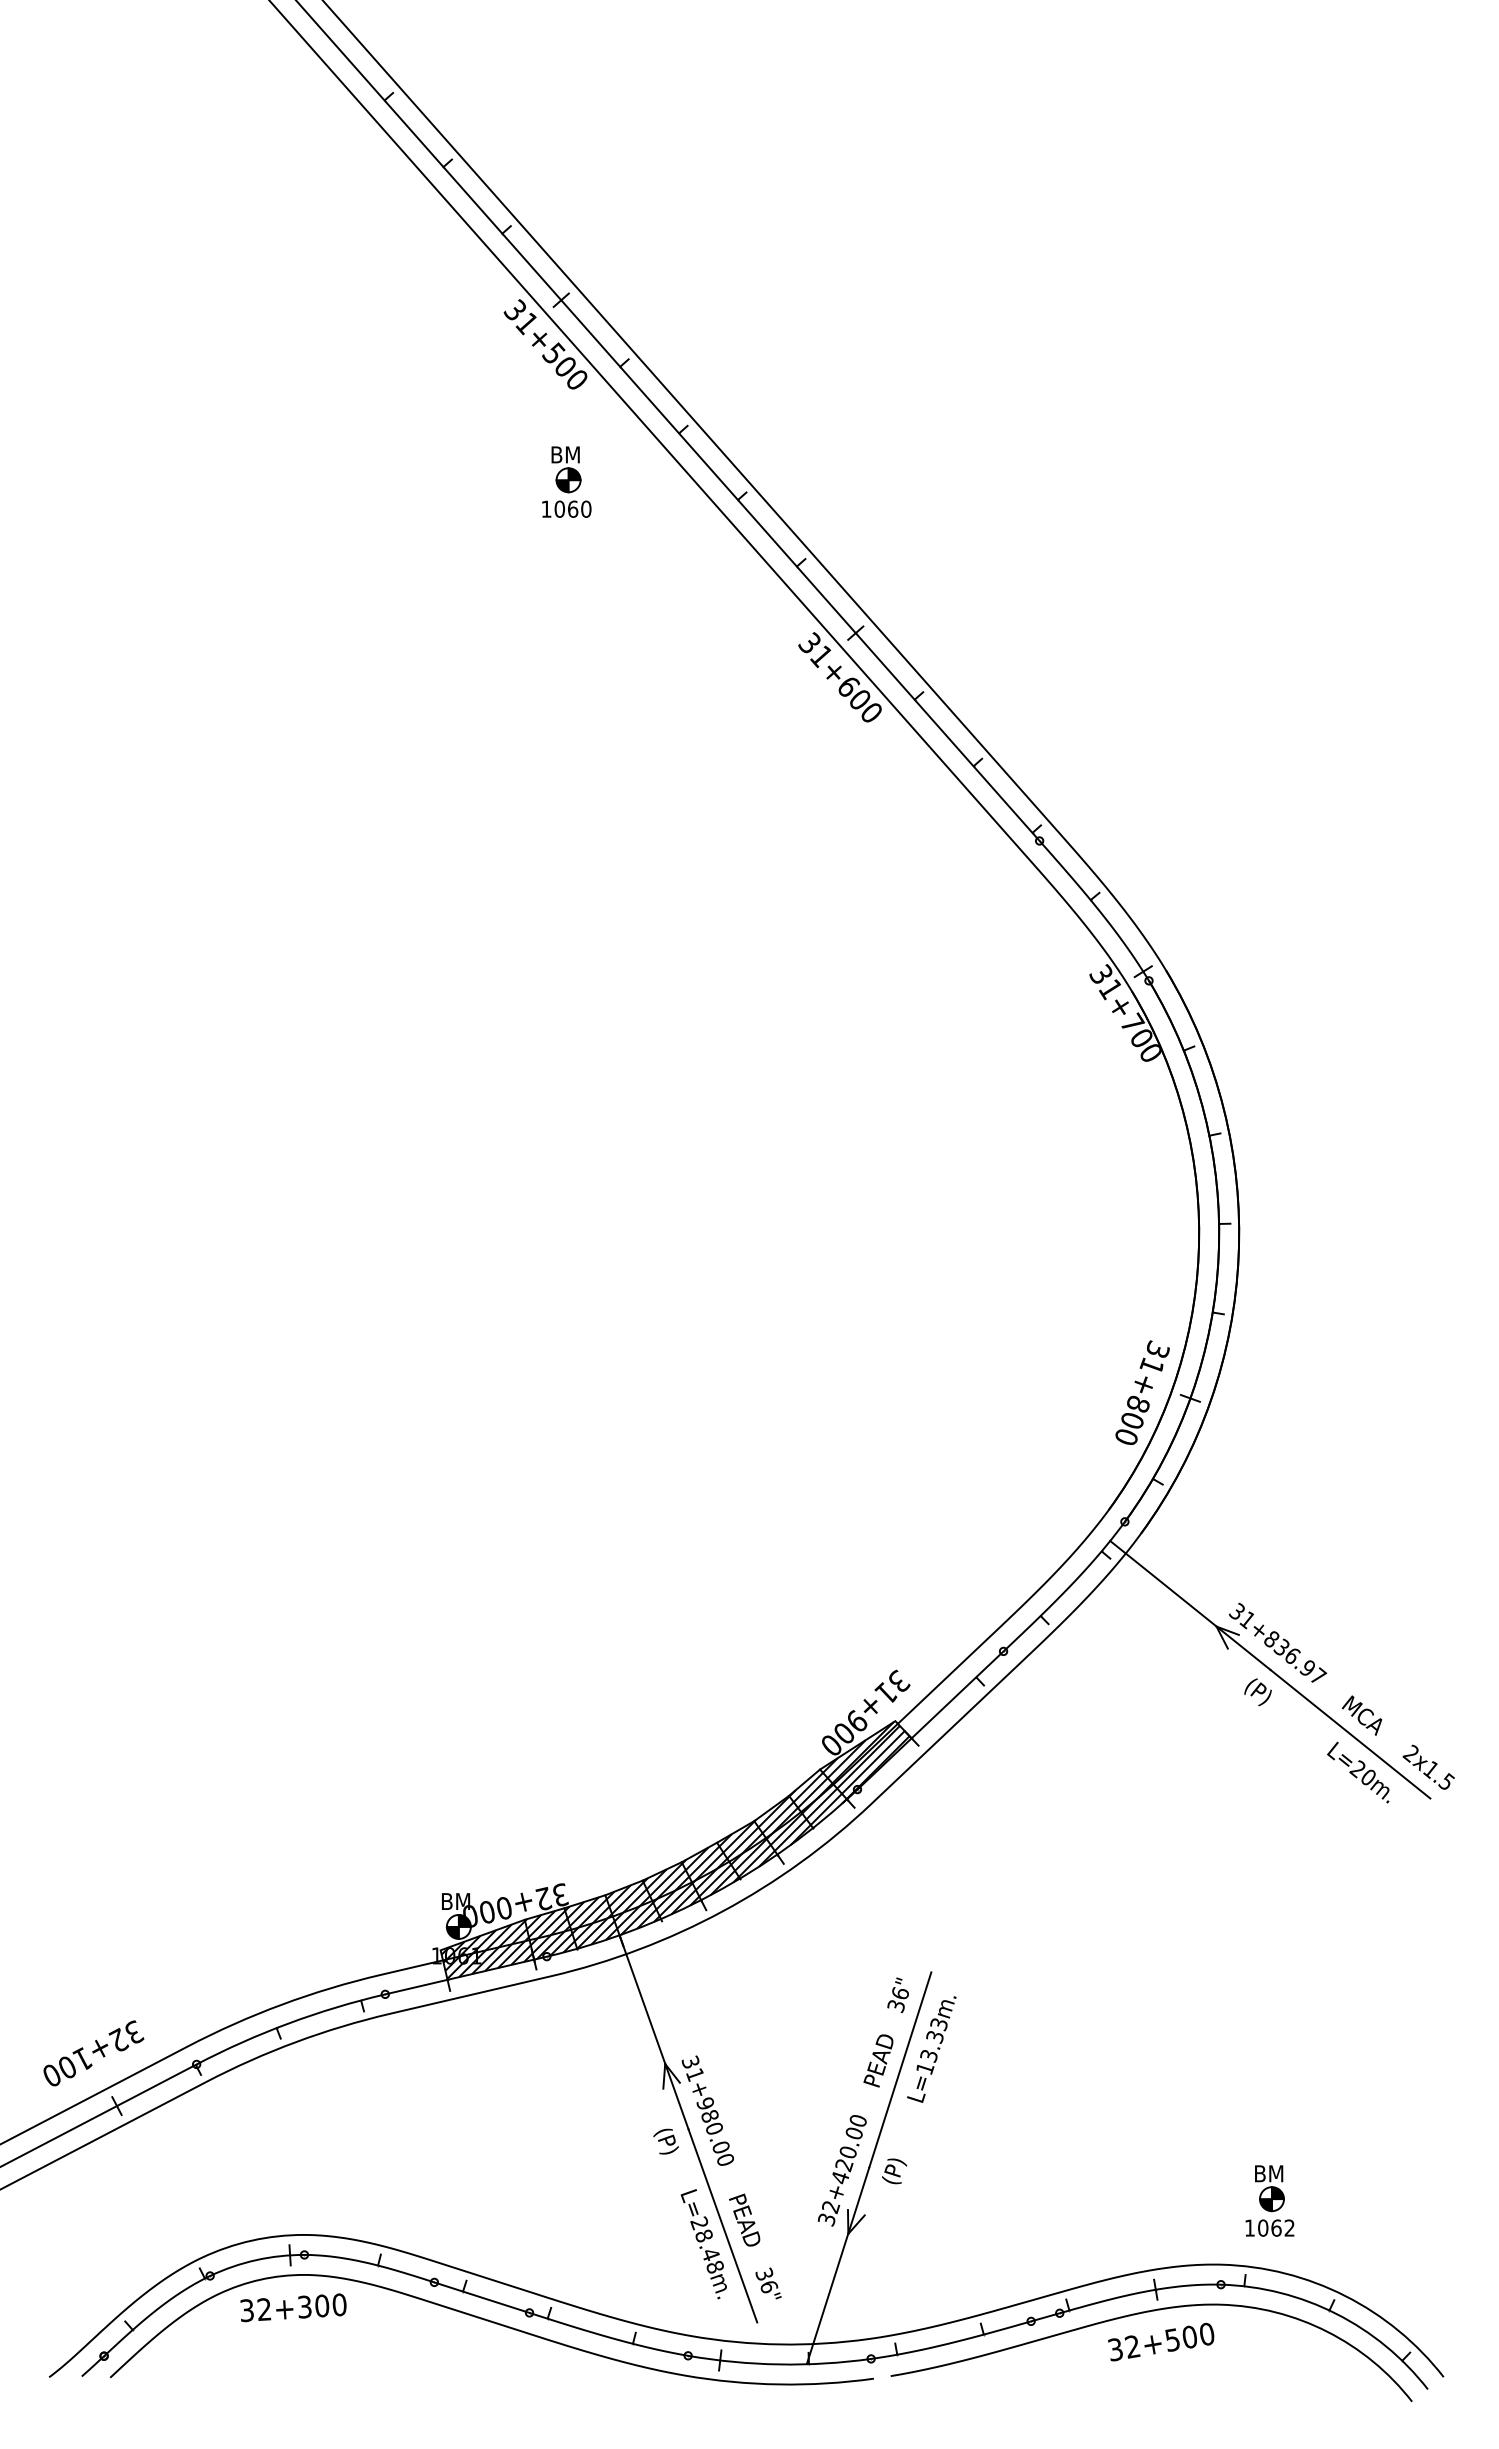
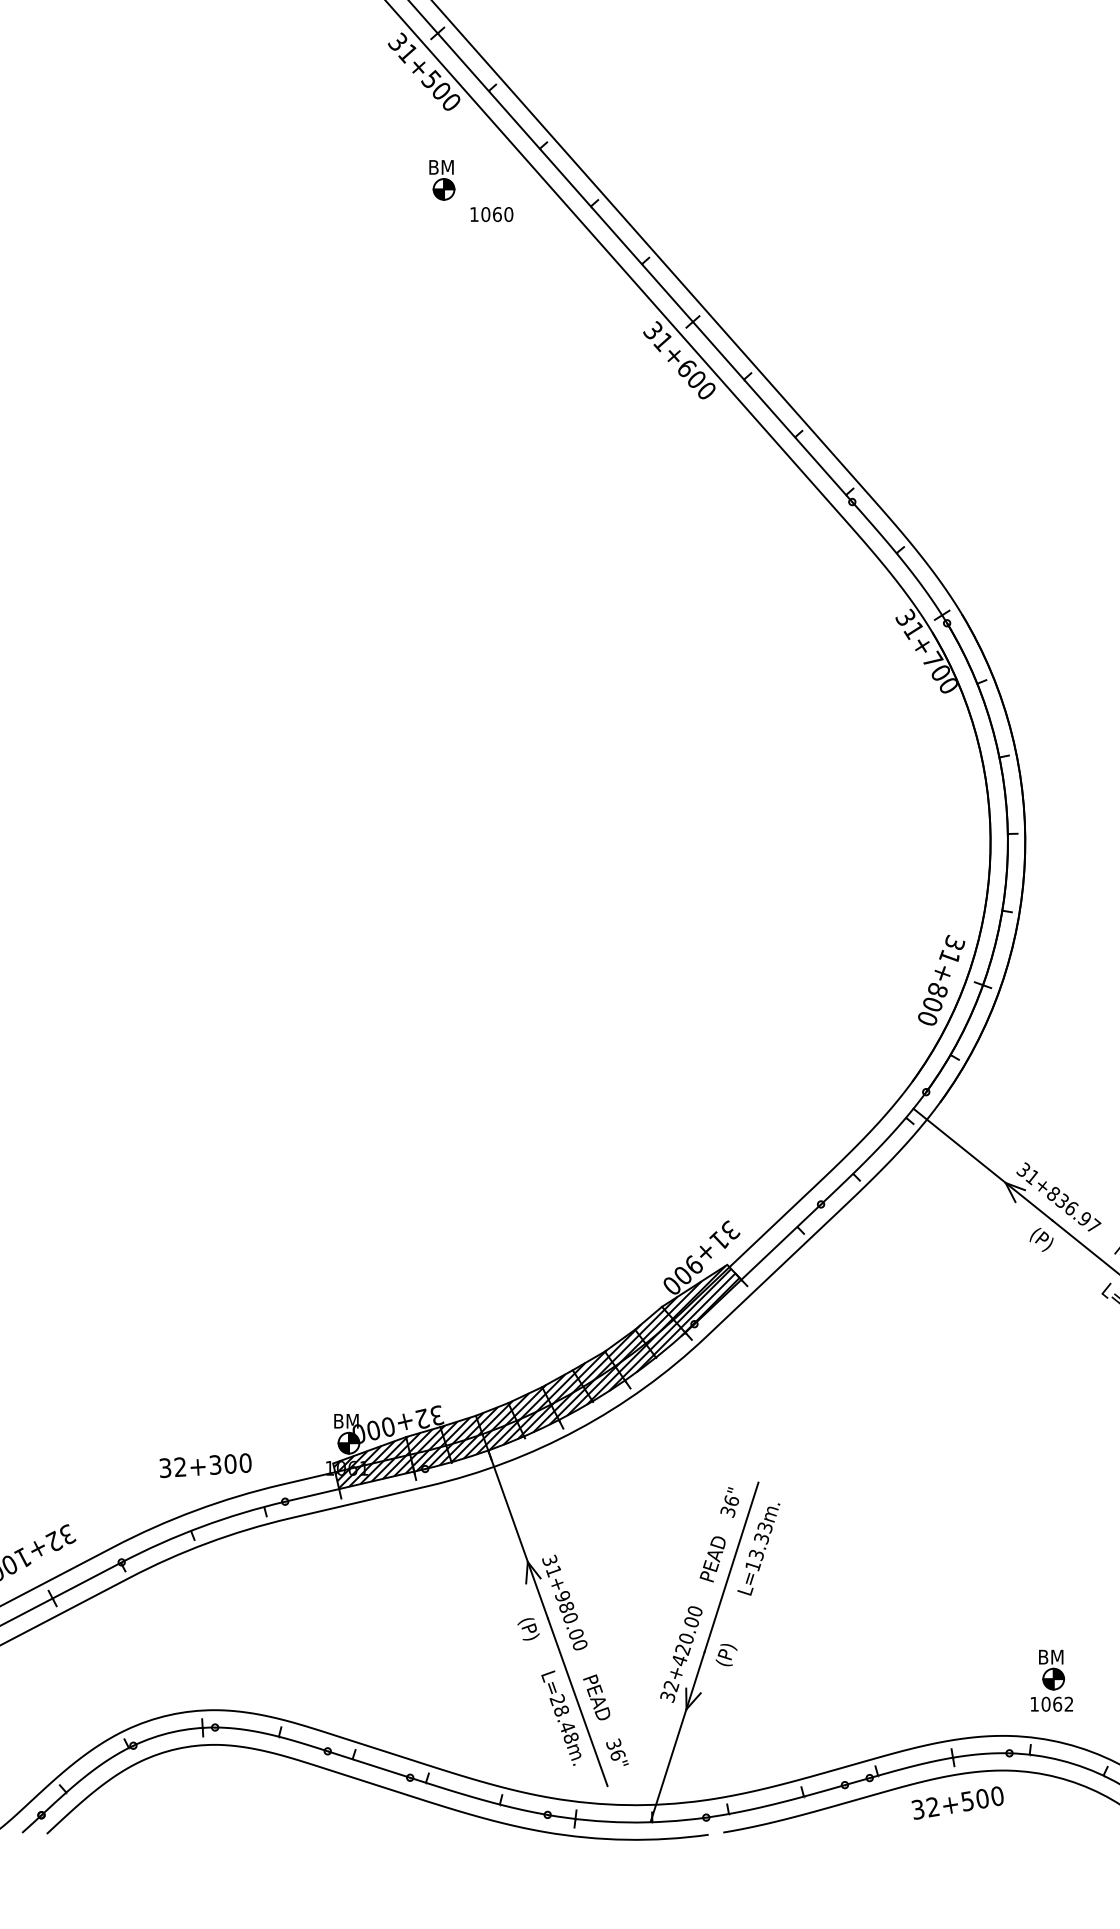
text: (566, 508) -> (491, 213), moved
text: (293, 2307) -> (205, 1465), moved

